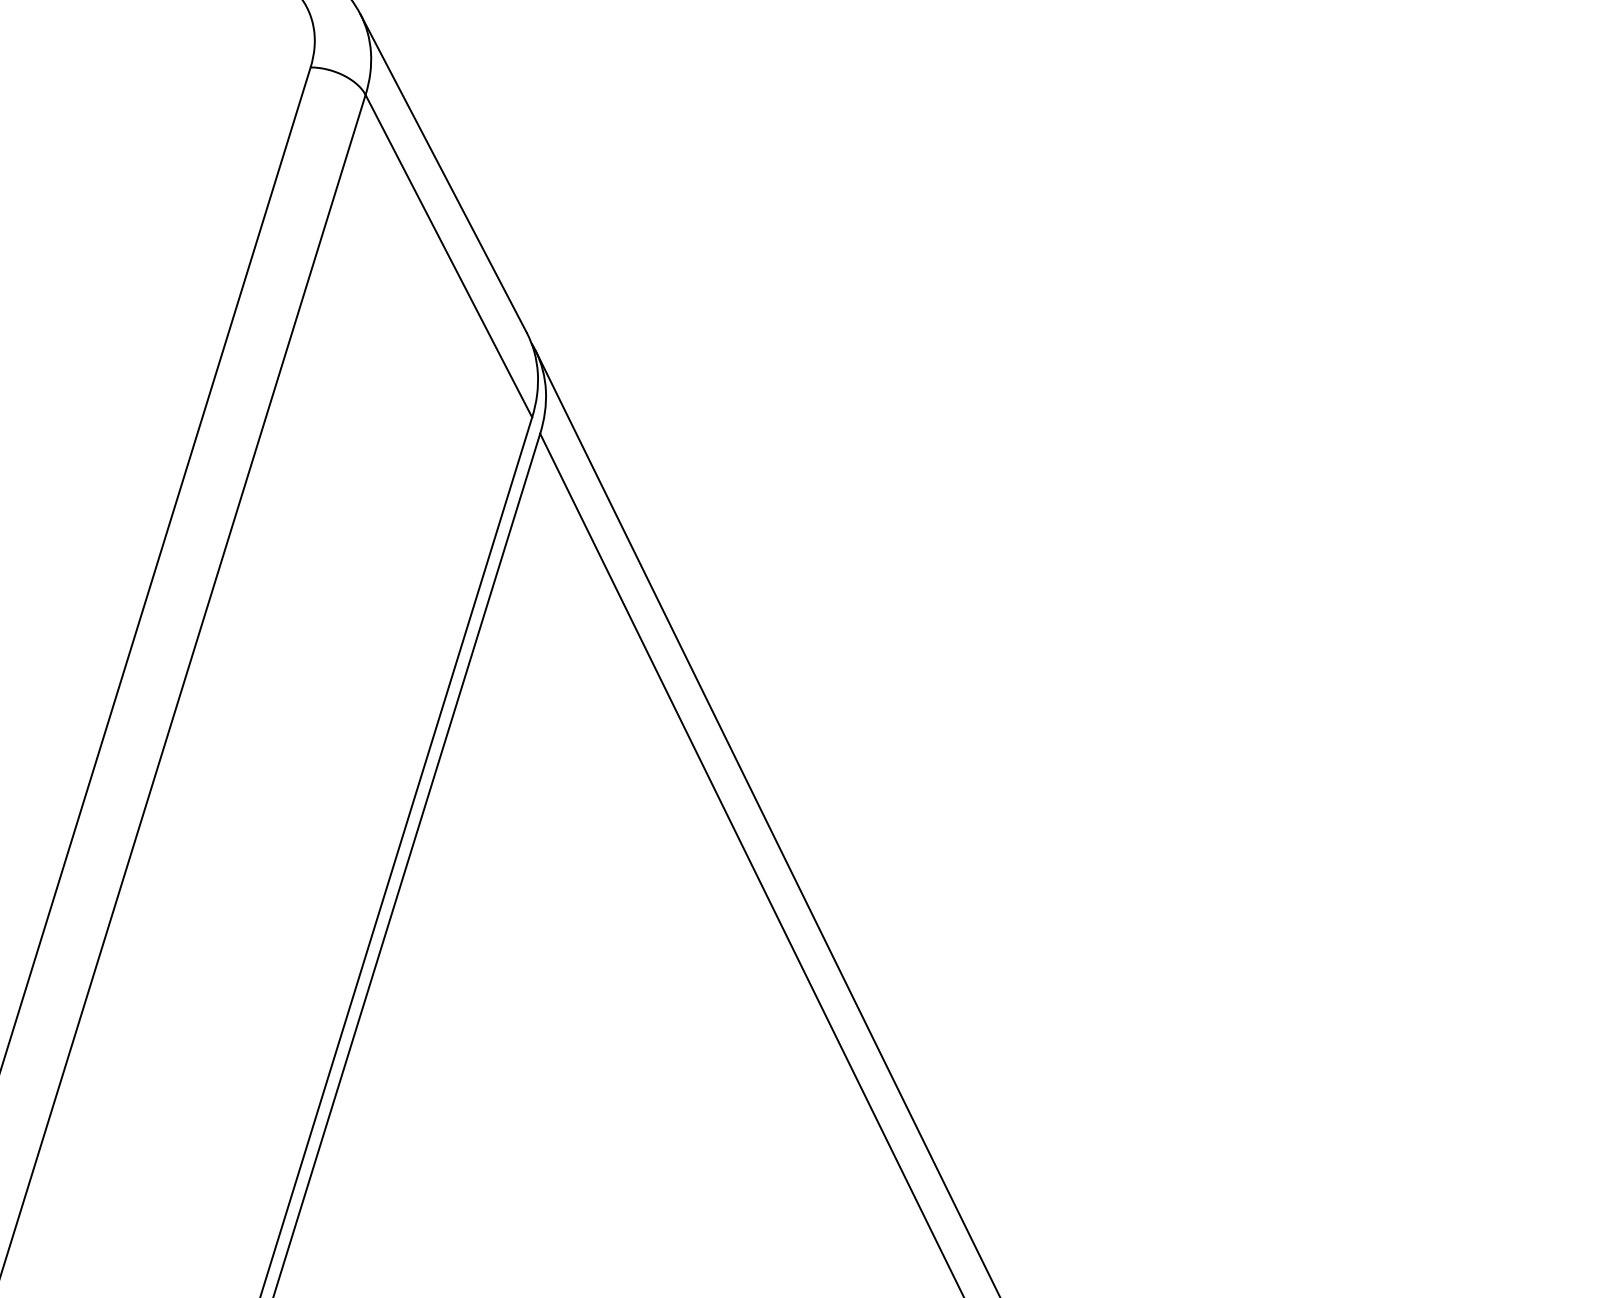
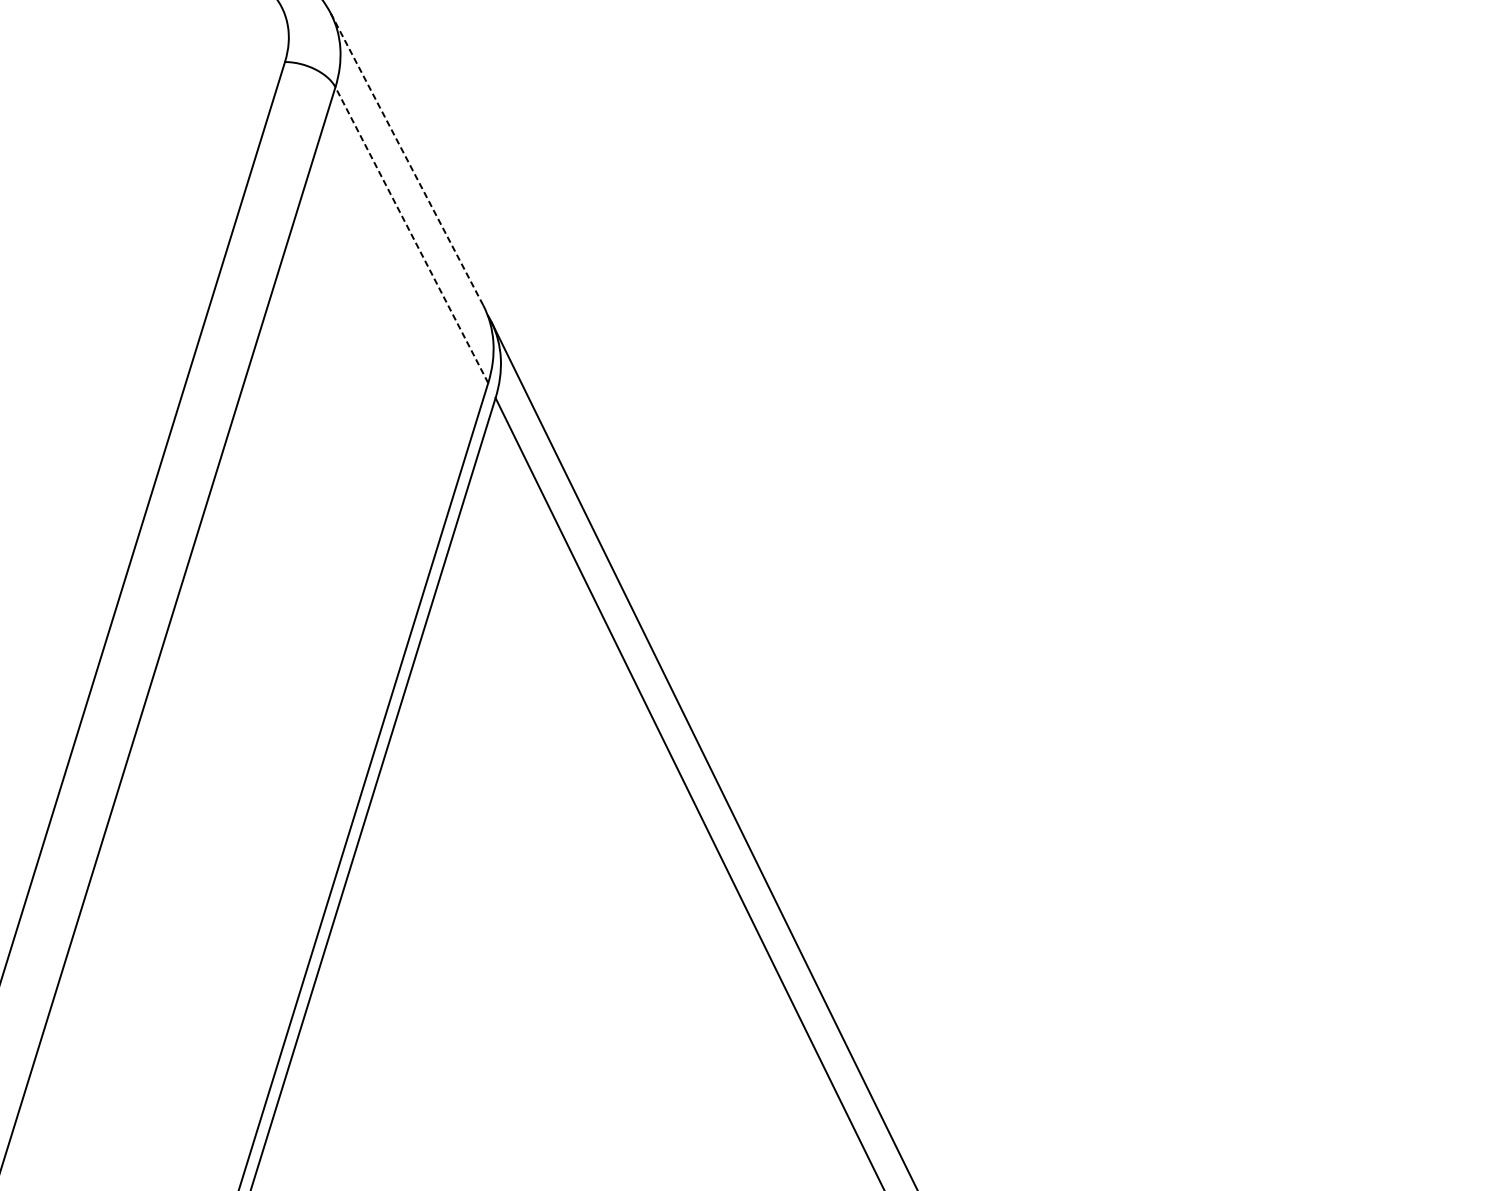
line: (443, 173) -> (406, 159), solid -> dashed
line: (448, 255) -> (411, 234), solid -> dashed

